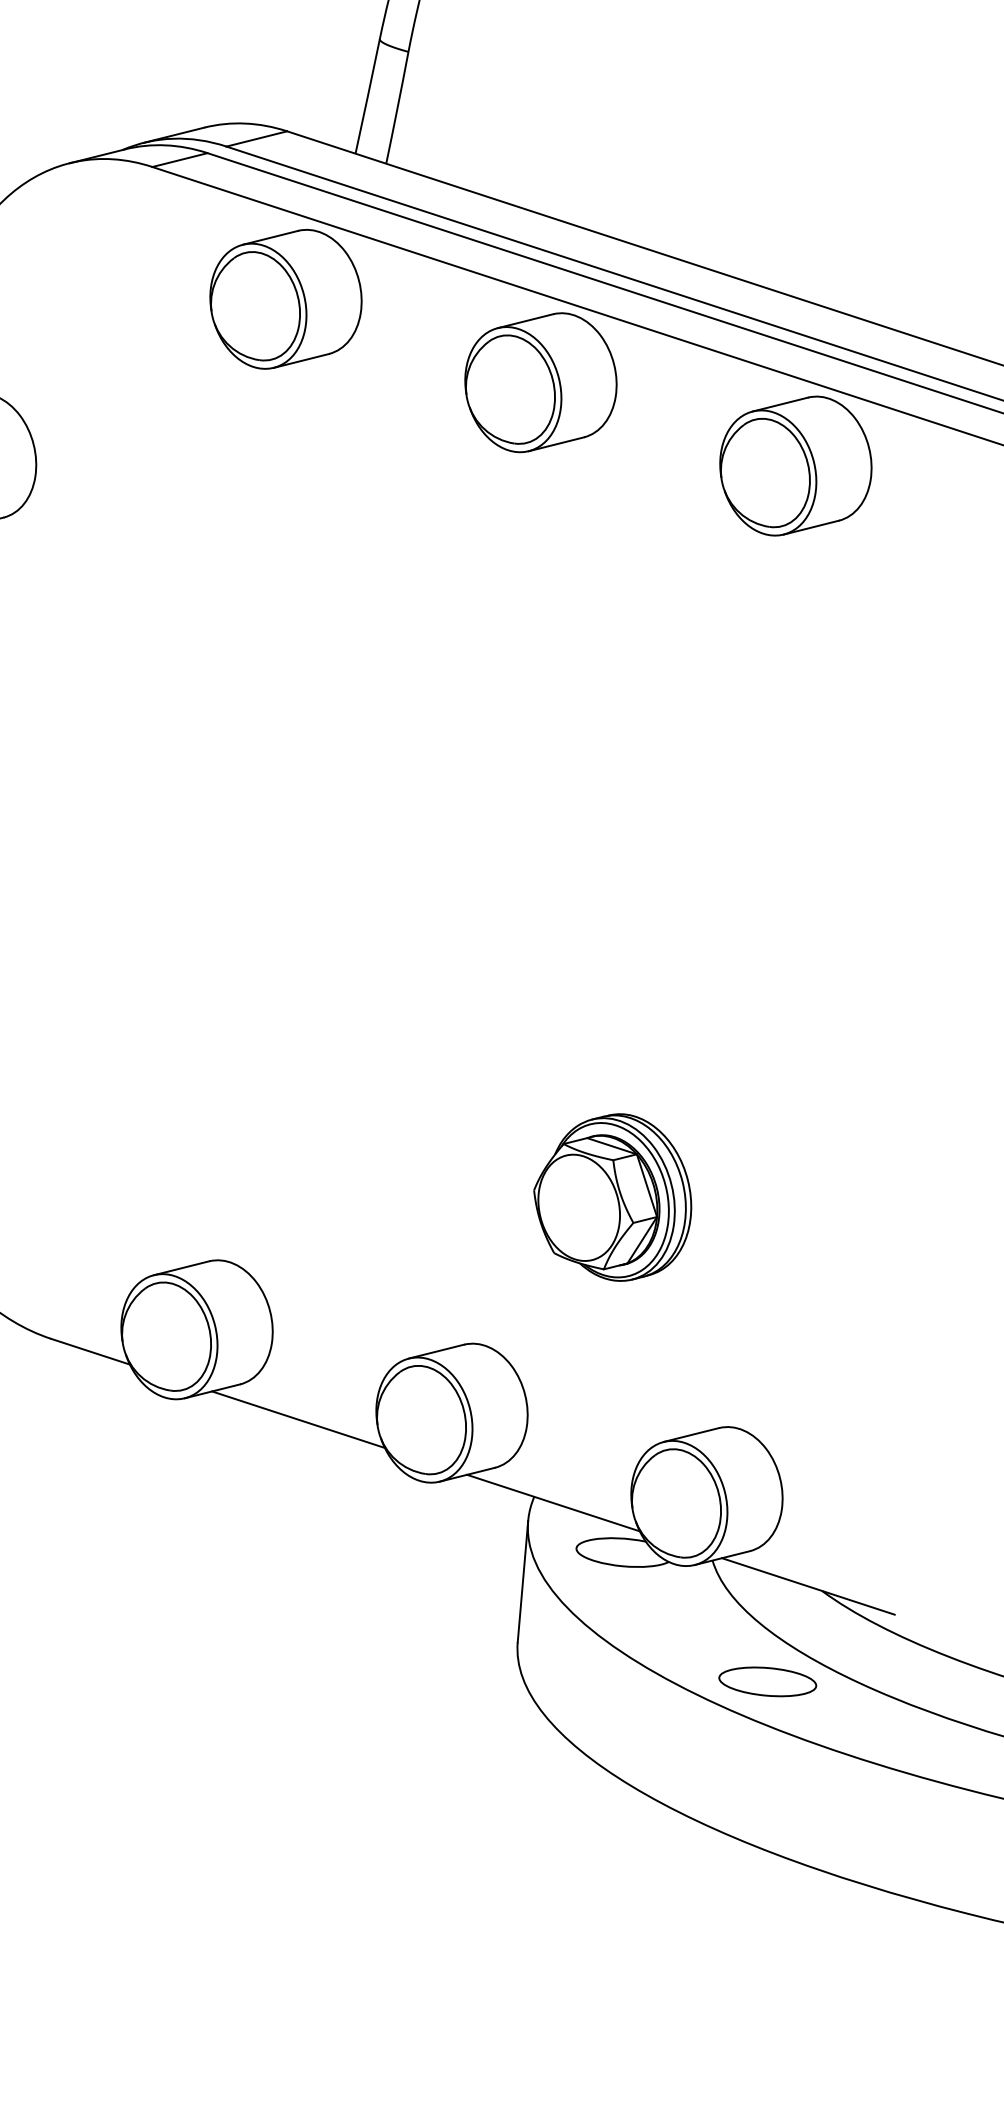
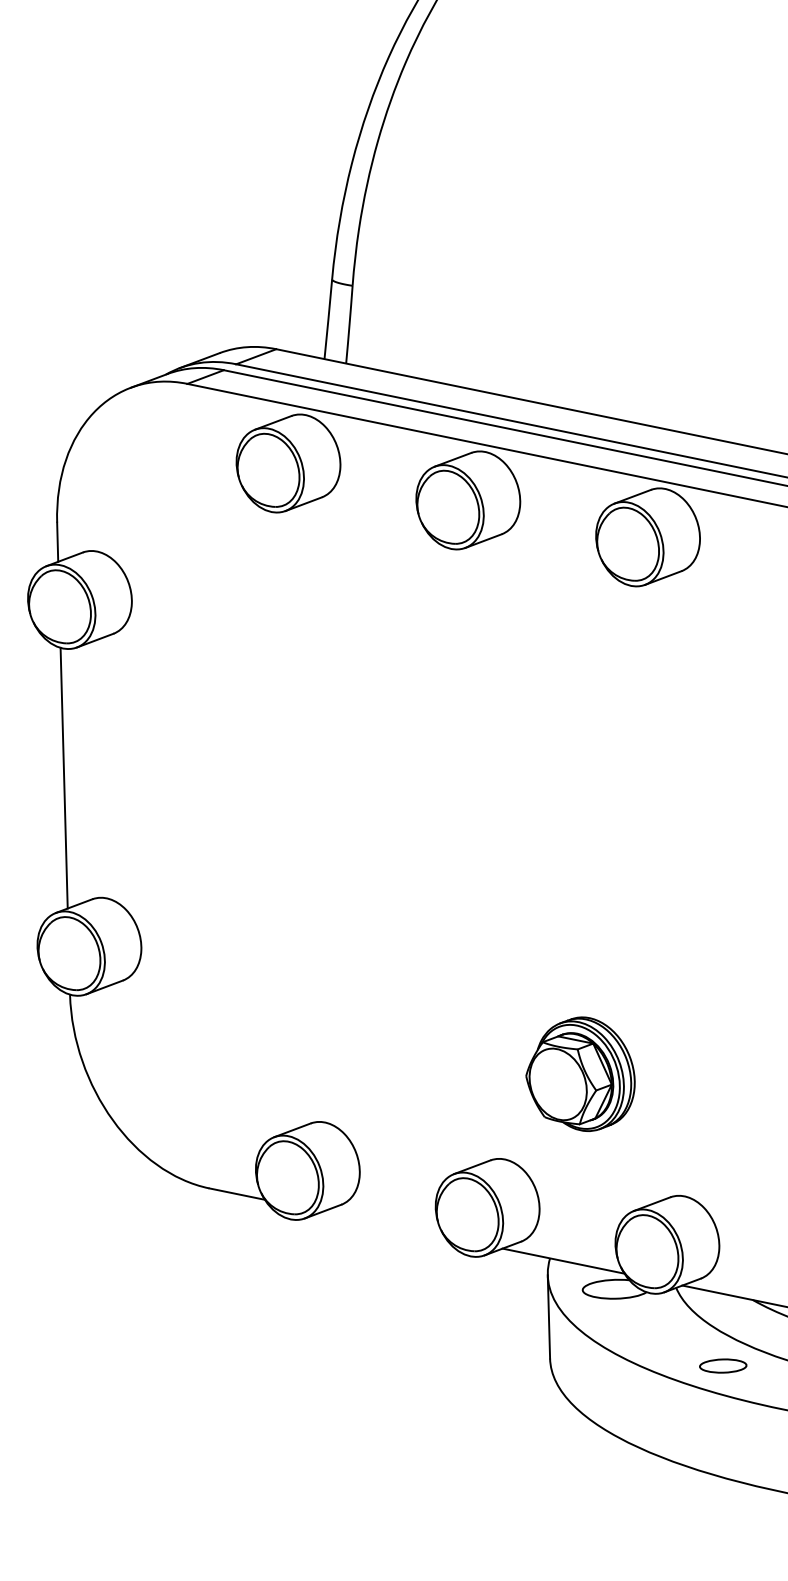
part: (613, 1195) -> (580, 1073), moved
line: (298, 1418) -> (383, 1223), removed
part: (768, 1681) -> (723, 1365), size x0.7

